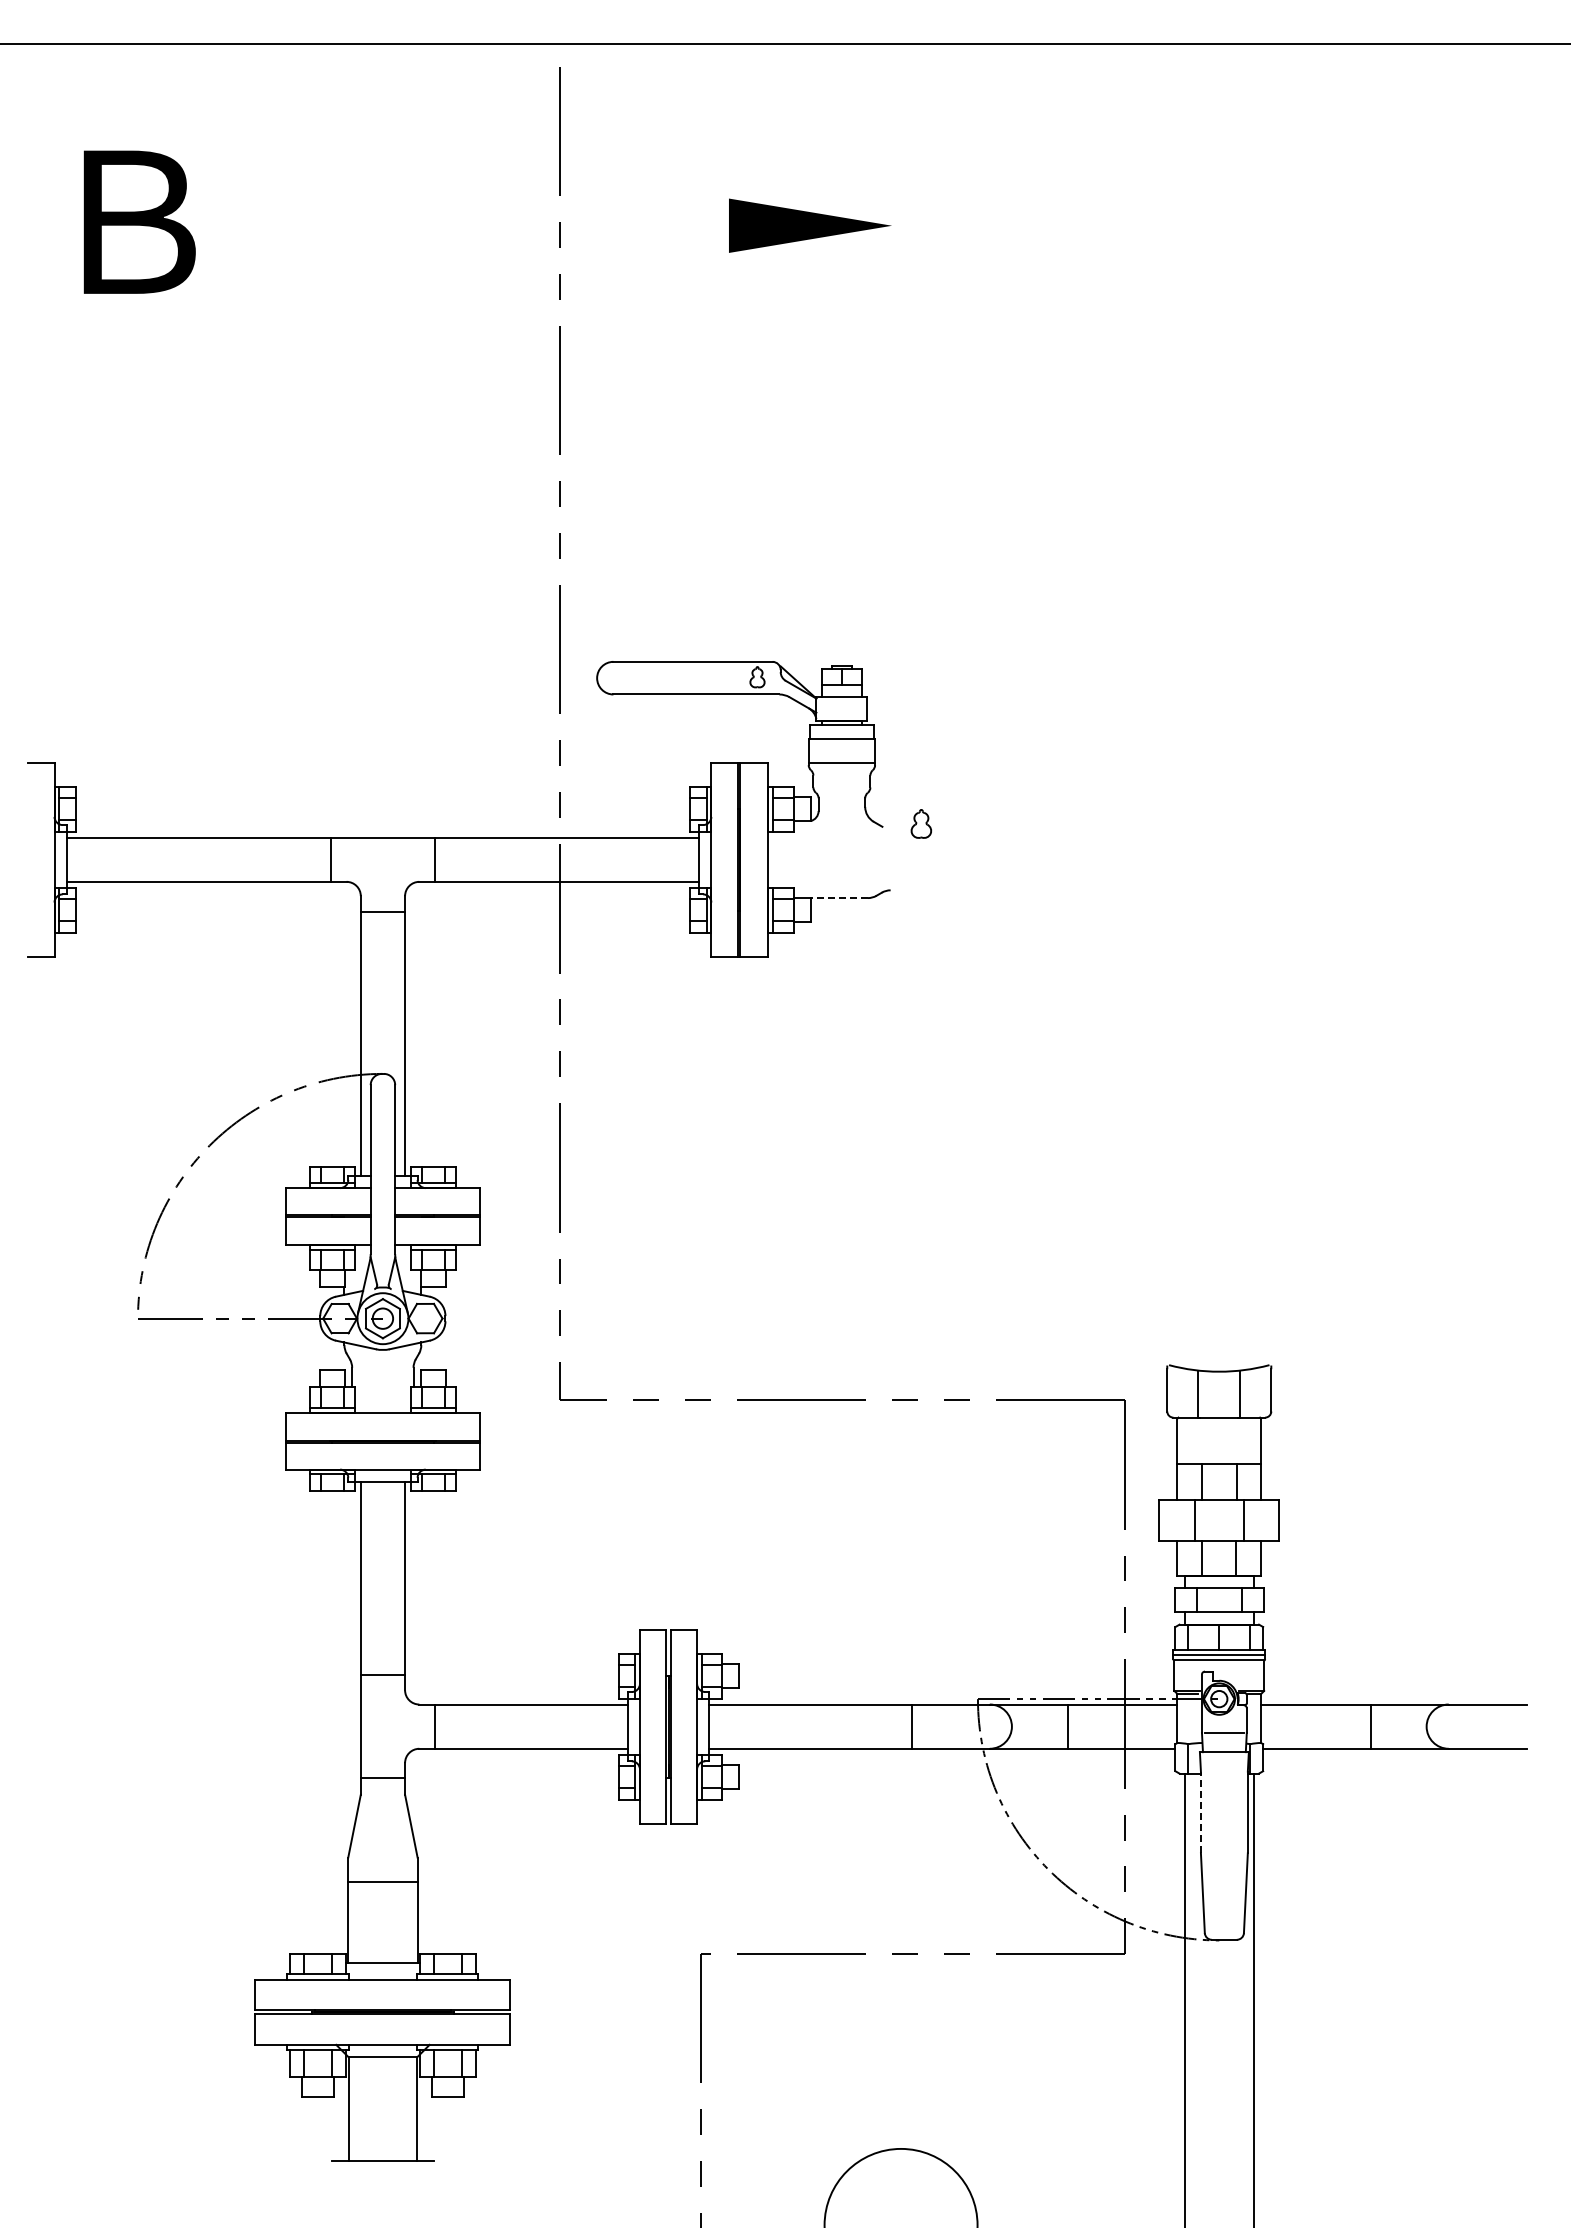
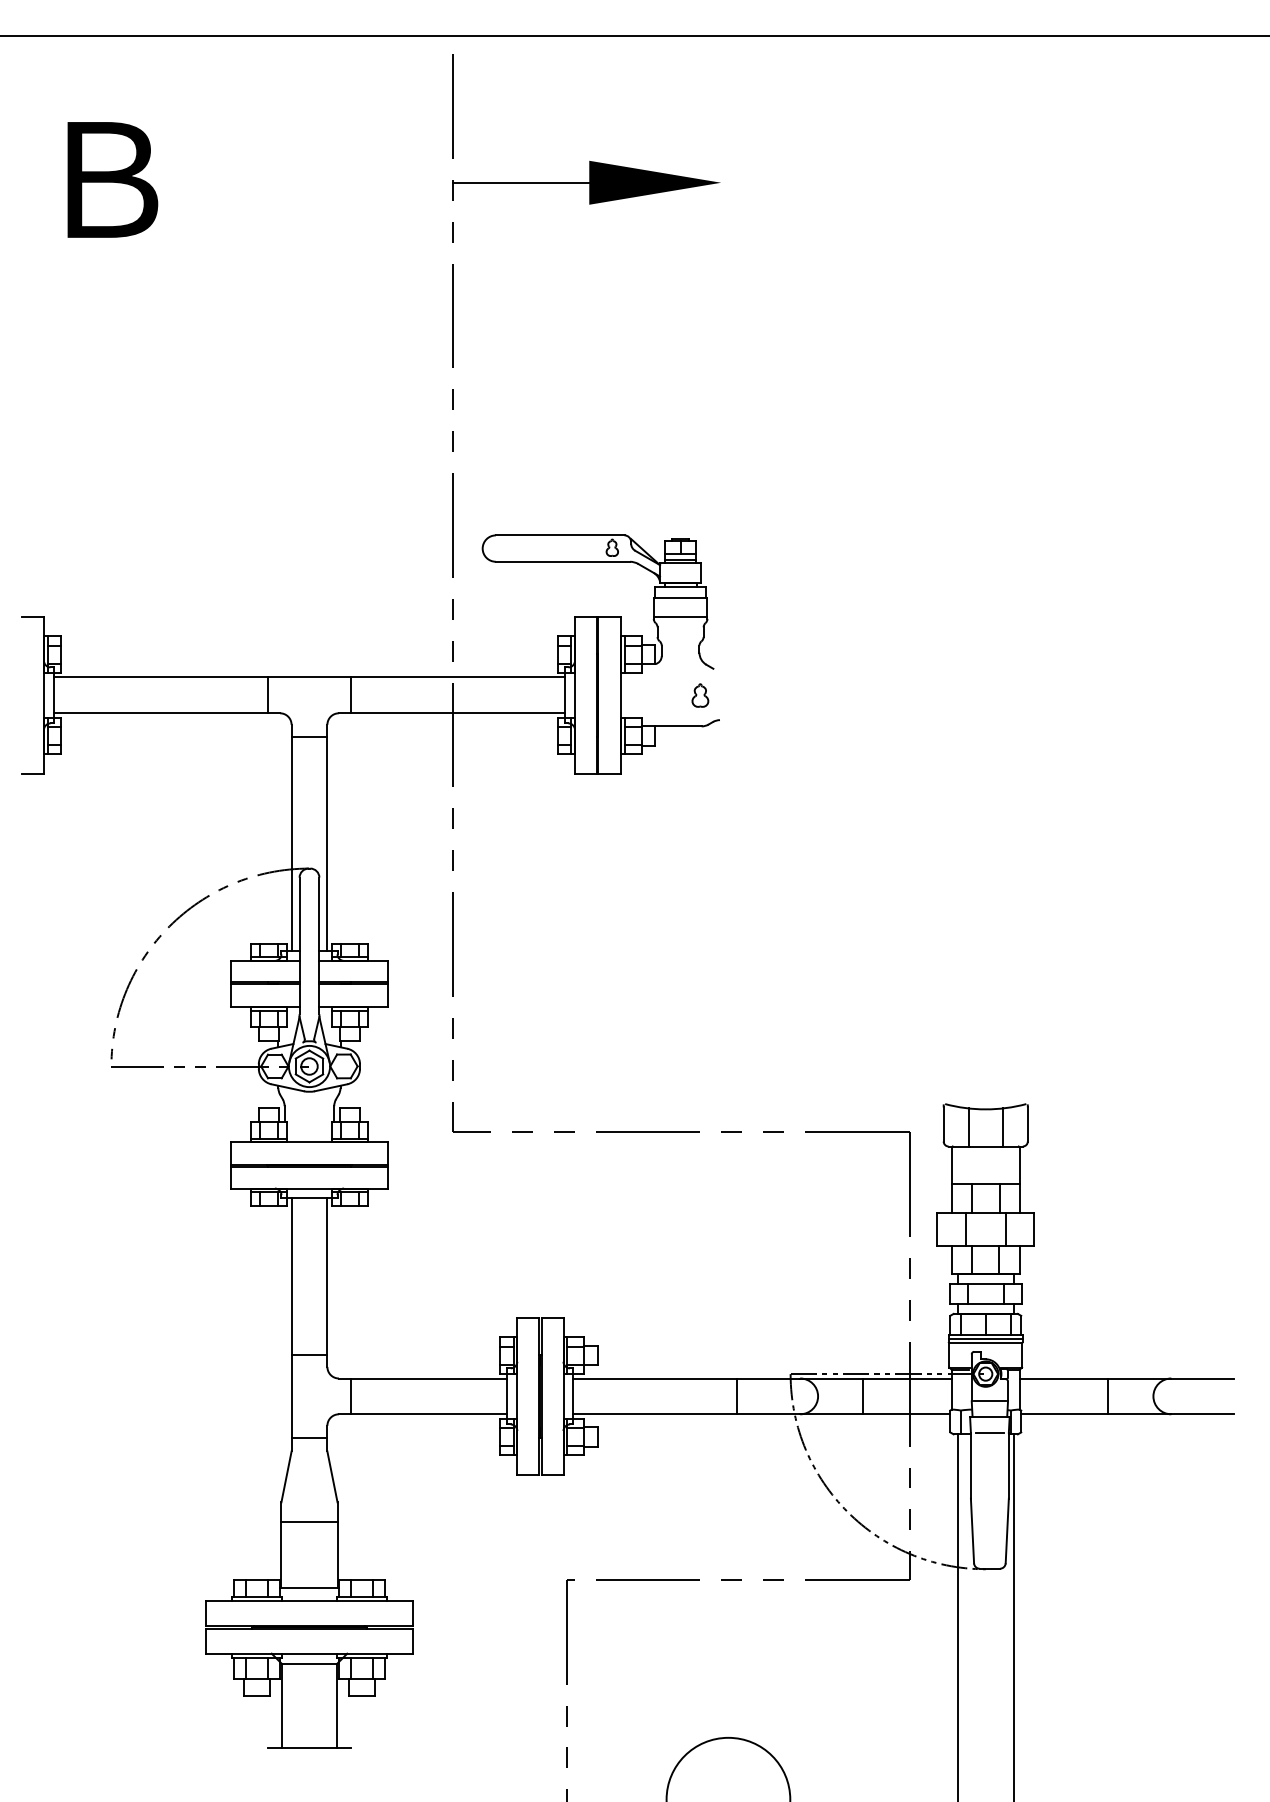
line: (644, 225) -> (520, 182), added
line: (841, 692) -> (680, 560), added
part: (921, 823) -> (700, 695), moved
line: (839, 898) -> (678, 726), dashed -> solid
line: (1223, 1771) -> (989, 1432), added
line: (1200, 1812) -> (970, 1465), dashed -> solid

